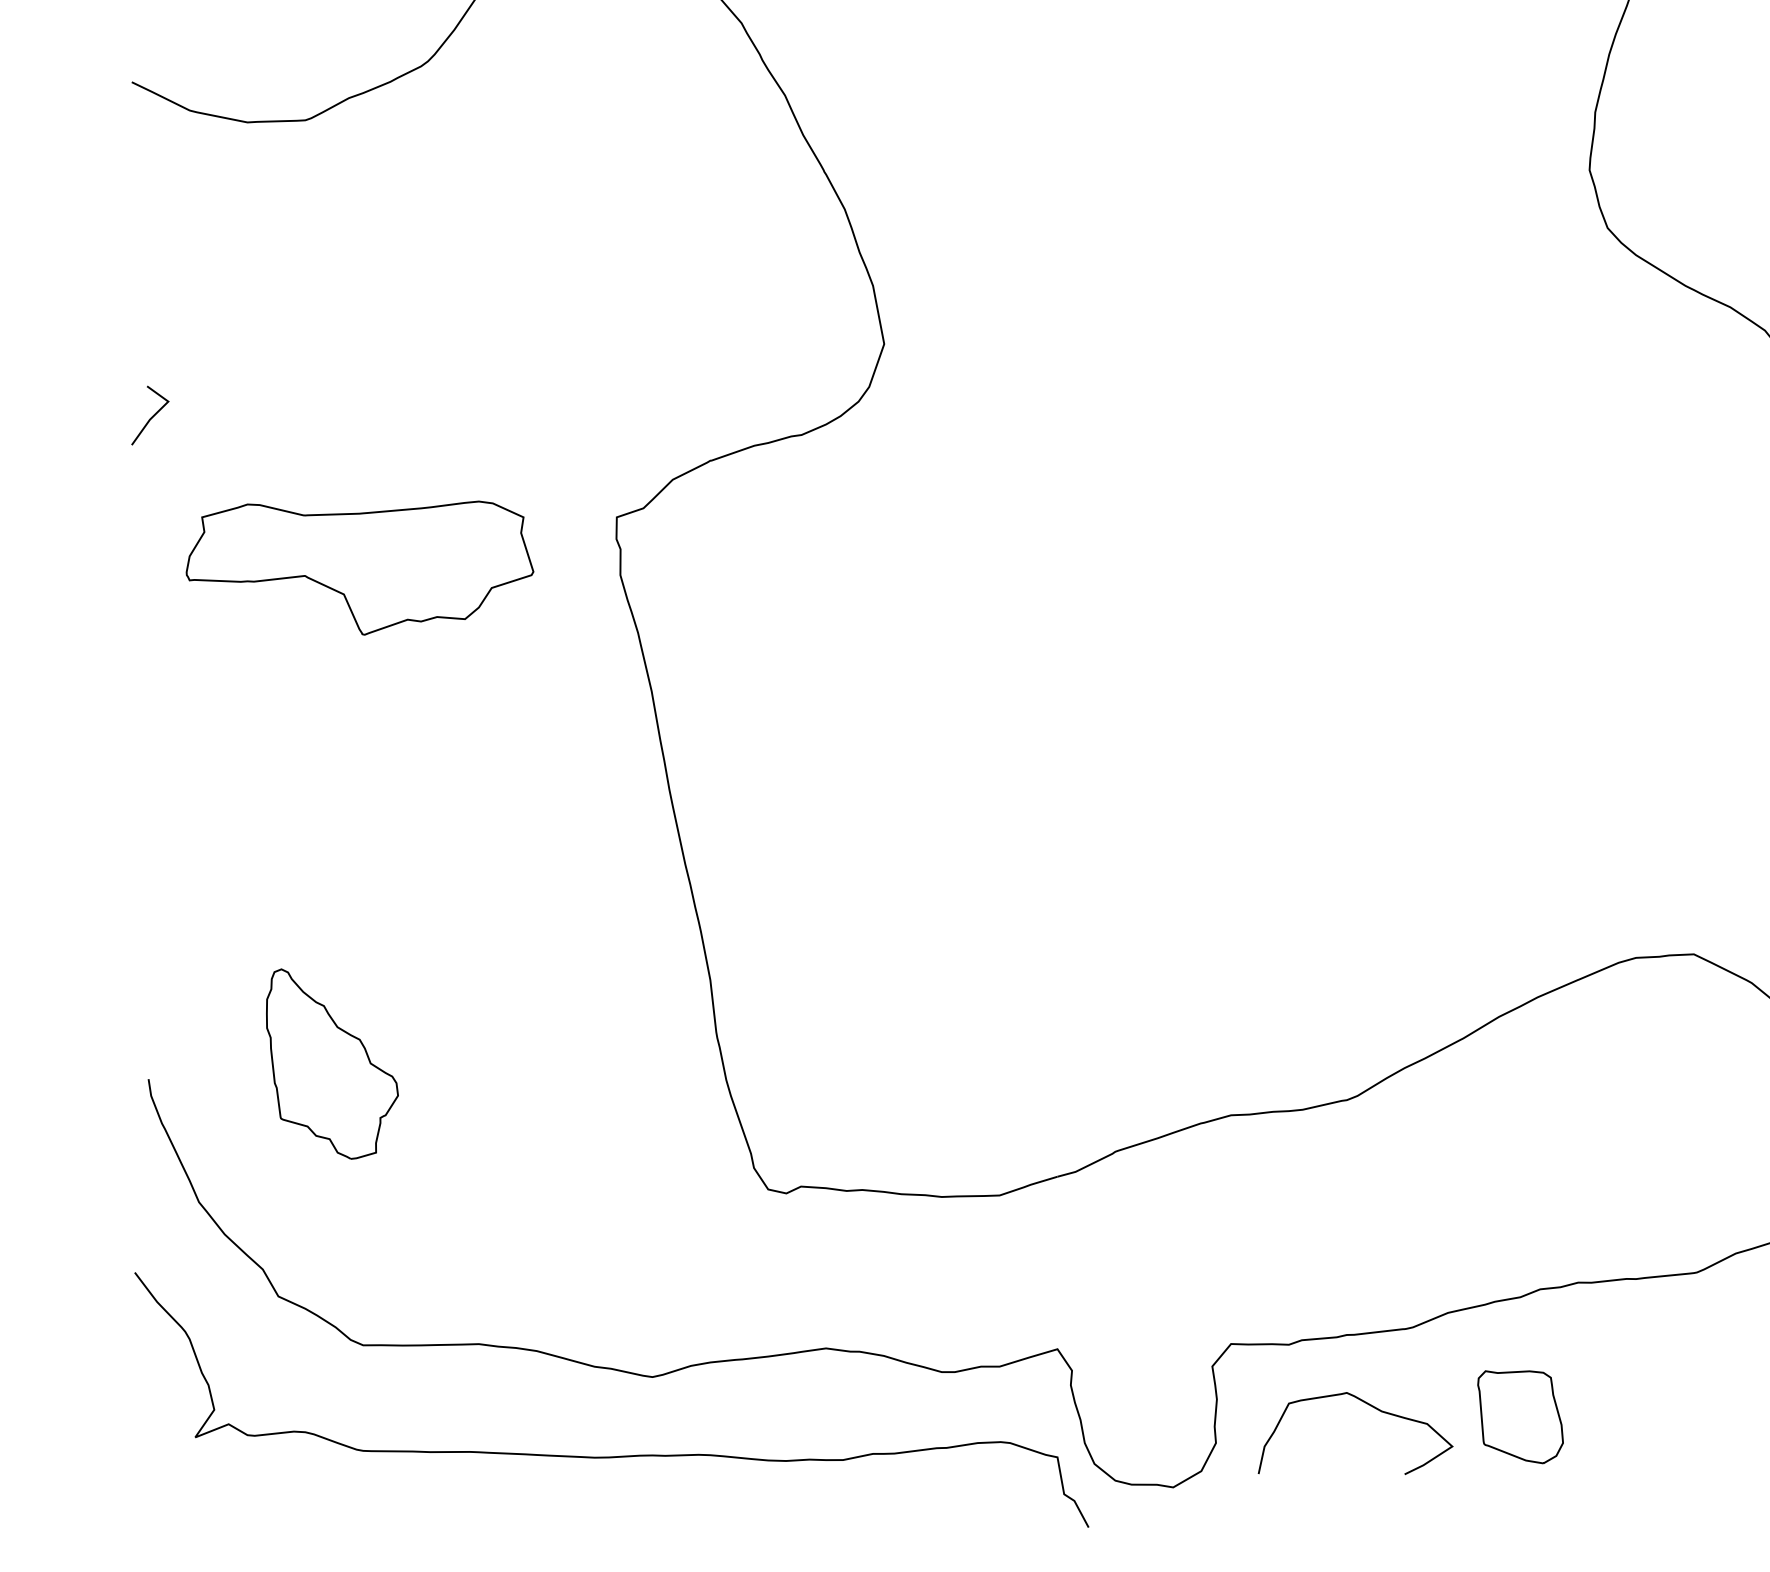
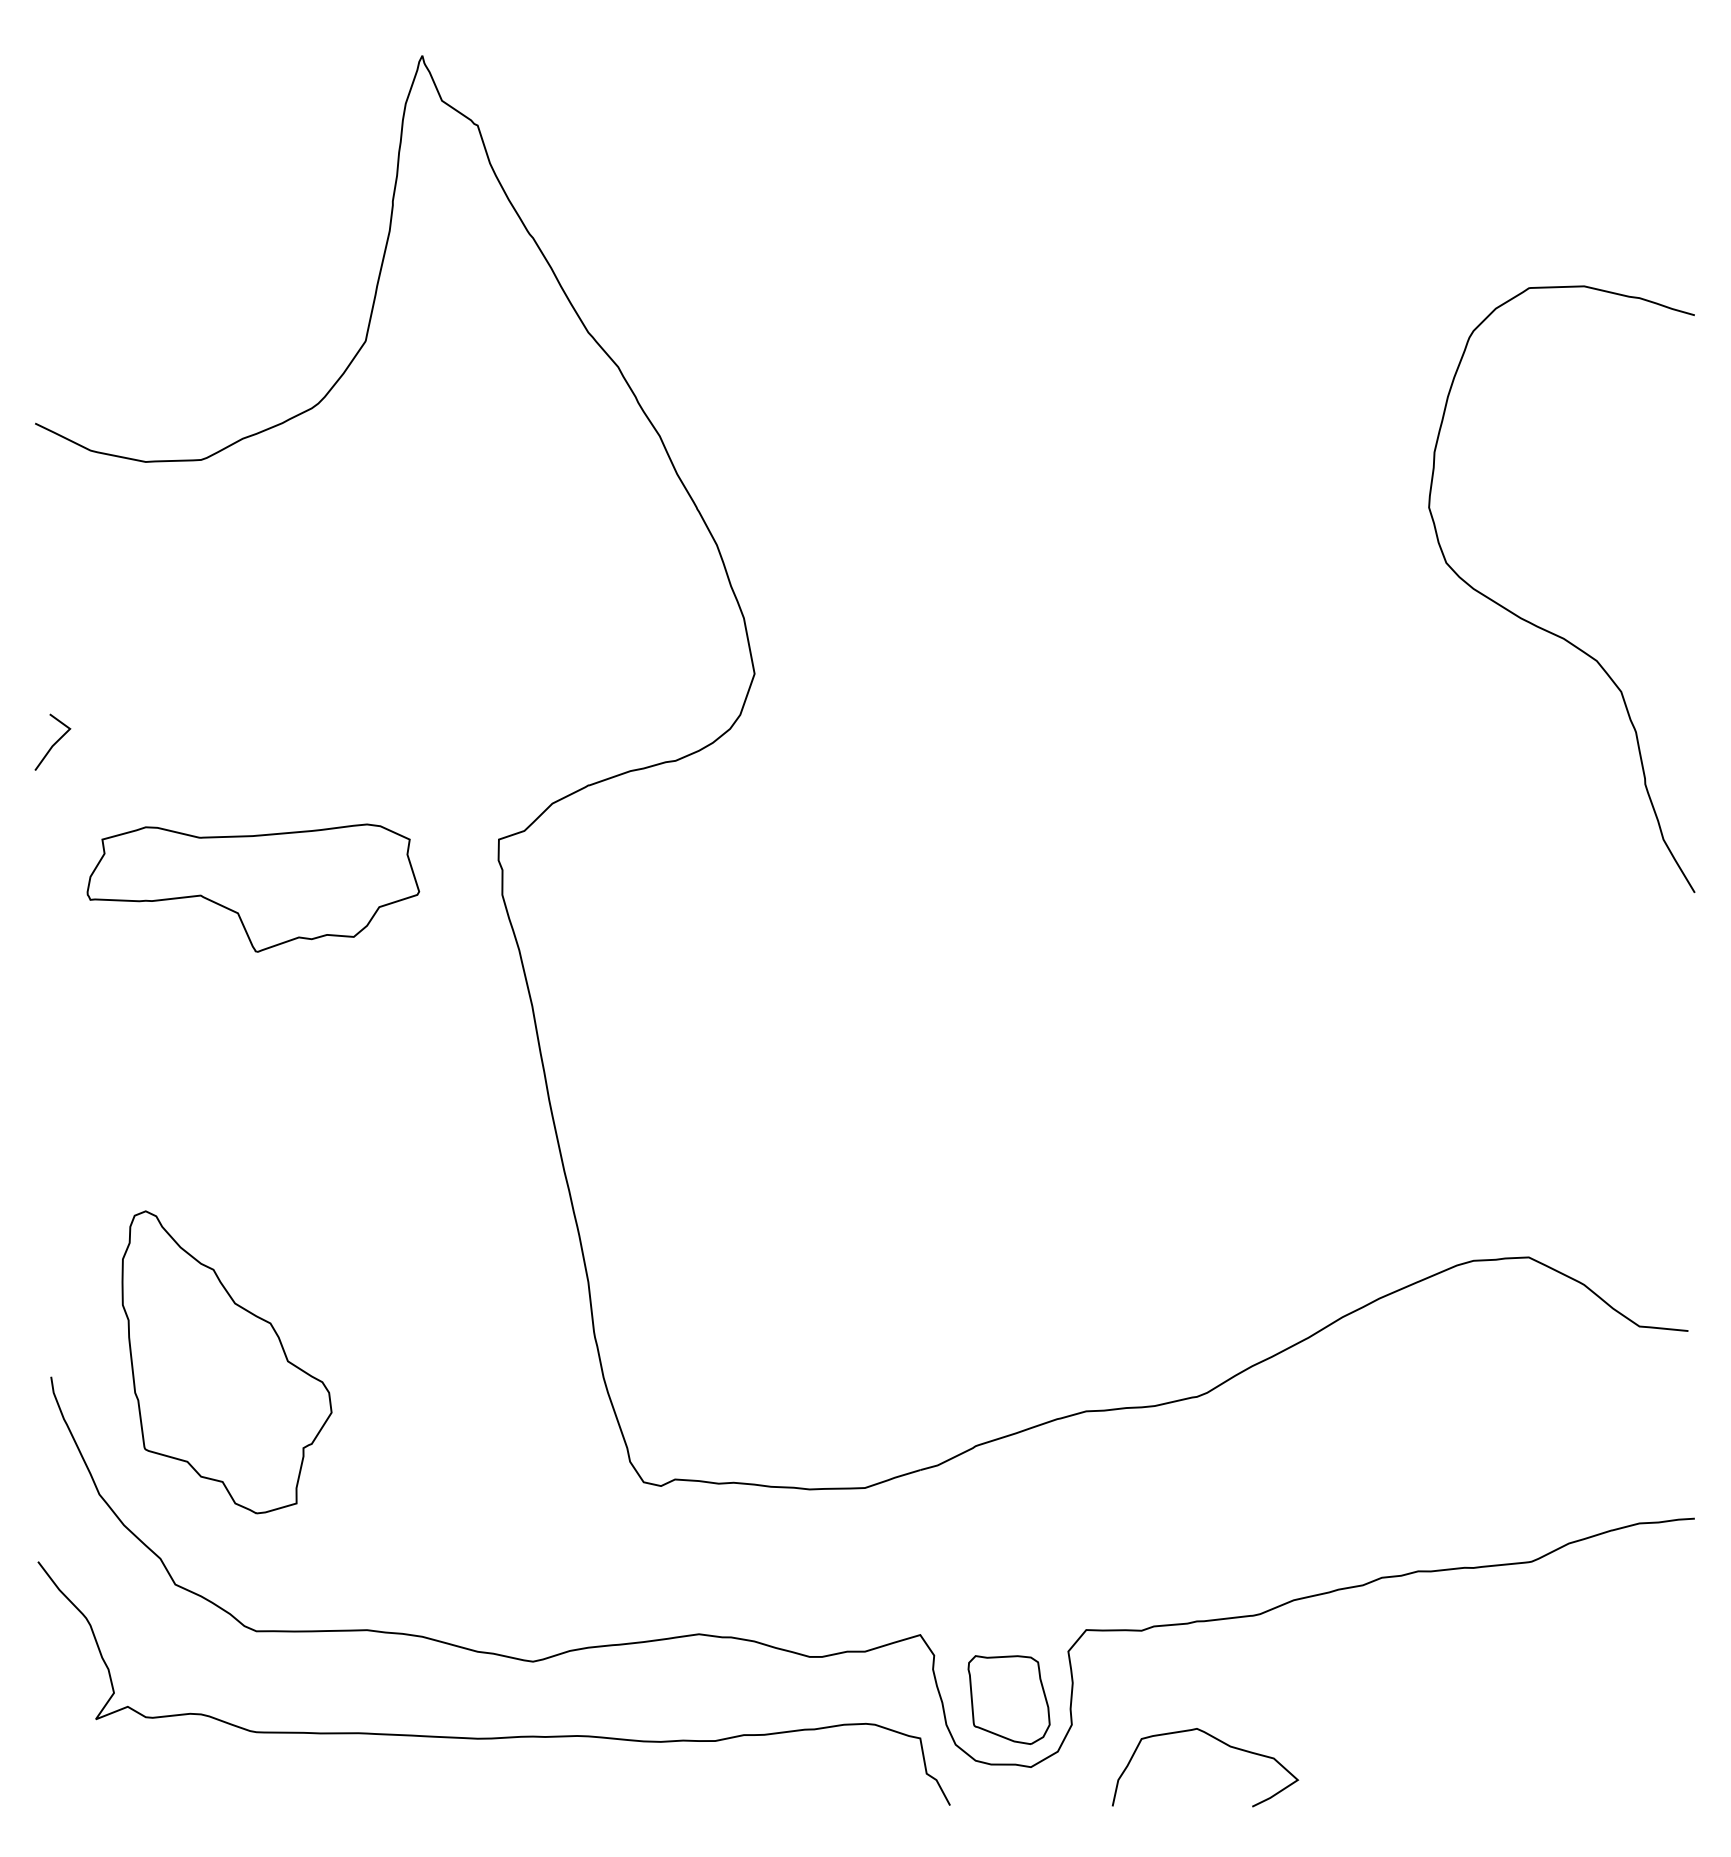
part: (331, 1064) -> (226, 1362), size x1.67
curve: (1371, 1407) -> (1220, 1742), moved
part: (1519, 1416) -> (1008, 1699), moved

